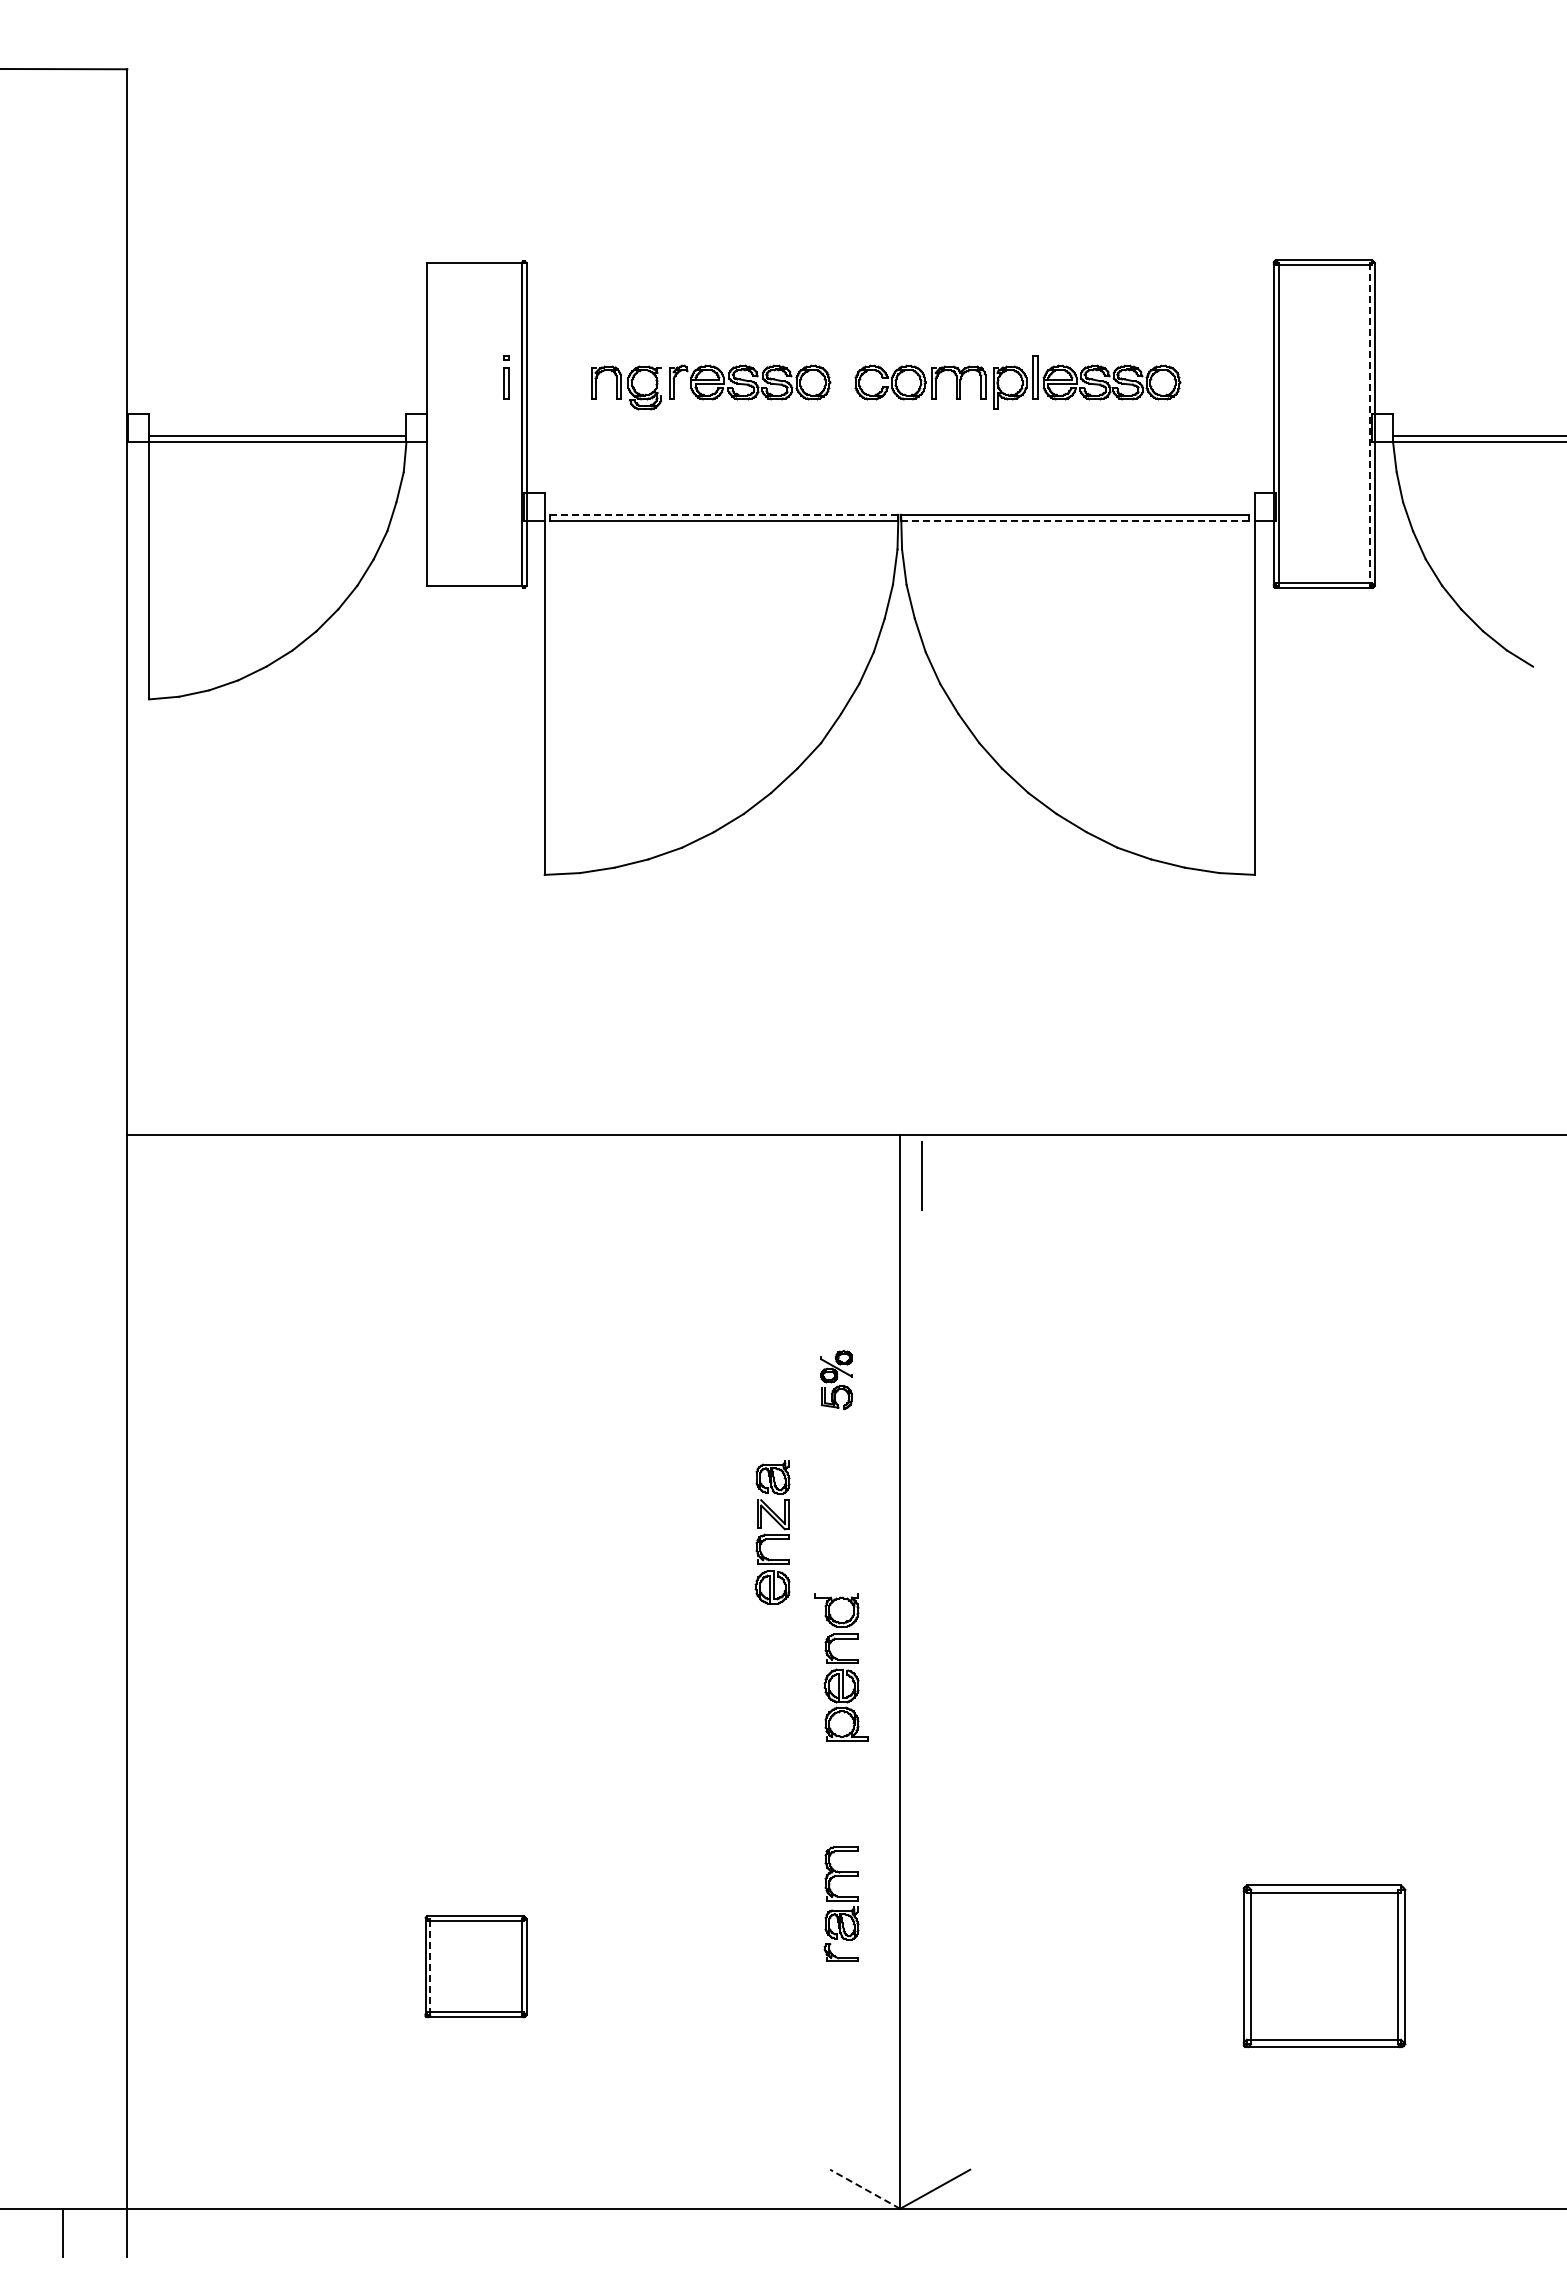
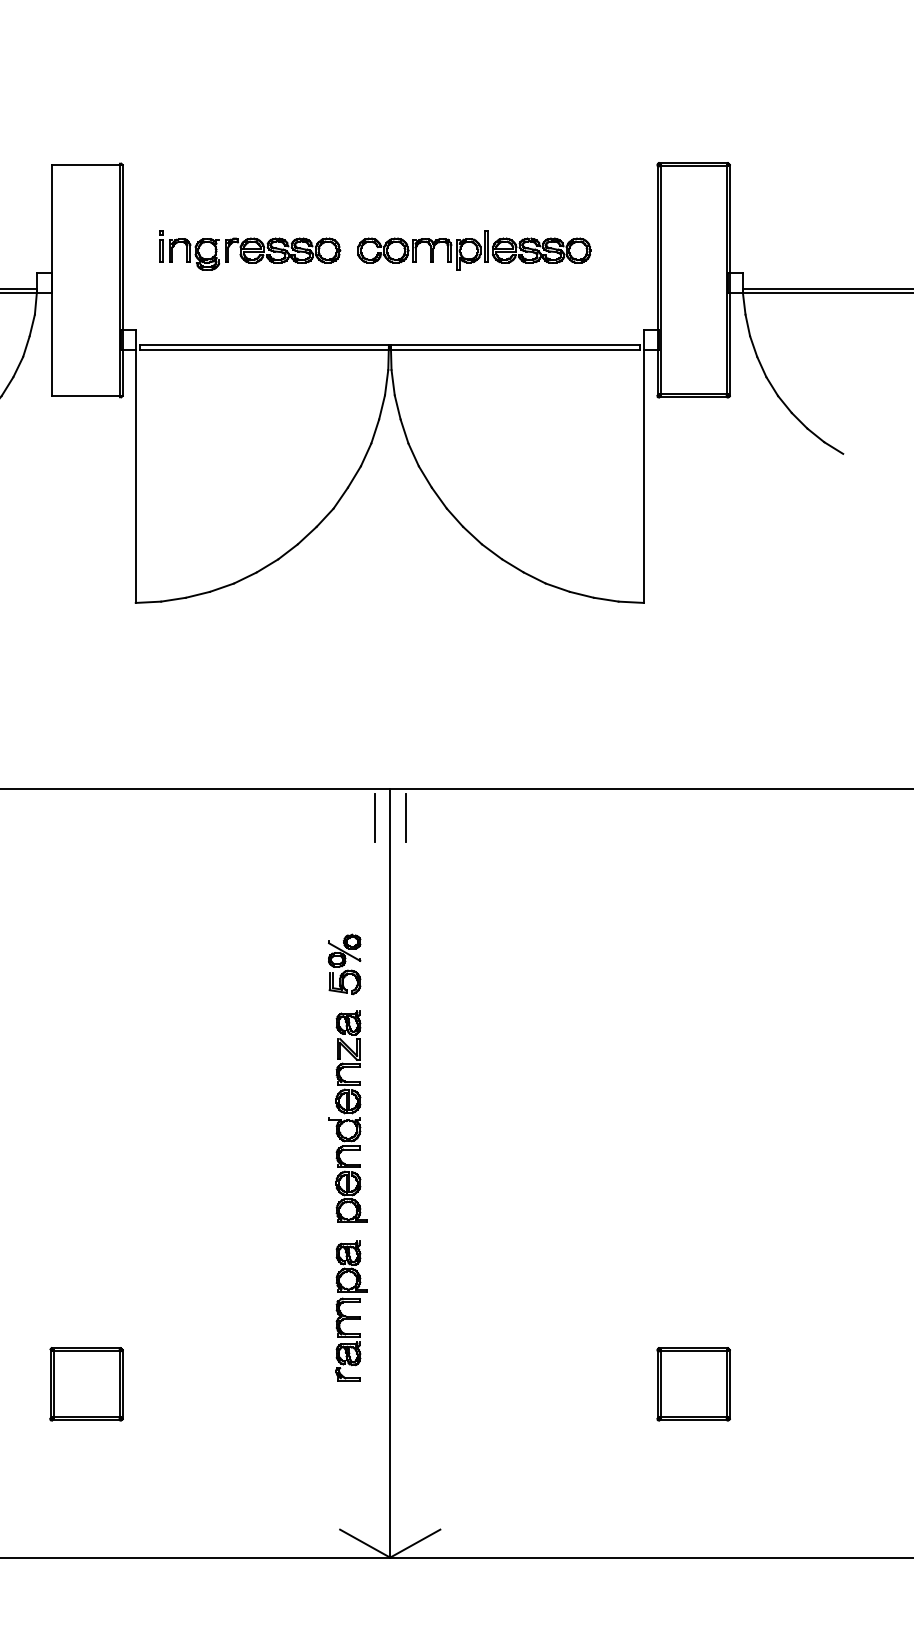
part: (506, 377) -> (161, 246), moved
line: (1370, 424) -> (726, 280), dashed -> solid
line: (723, 514) -> (263, 345), dashed -> solid
line: (1075, 521) -> (515, 350), dashed -> solid
line: (879, 1175) -> (375, 818), added
part: (836, 1379) -> (344, 964), size x1.43
part: (772, 1532) -> (348, 1062), moved
part: (846, 1802) -> (351, 1266), added
line: (430, 1966) -> (54, 1384), dashed -> solid
part: (1323, 1966) -> (693, 1384), size x0.62
line: (864, 2189) -> (364, 1543), dashed -> solid

